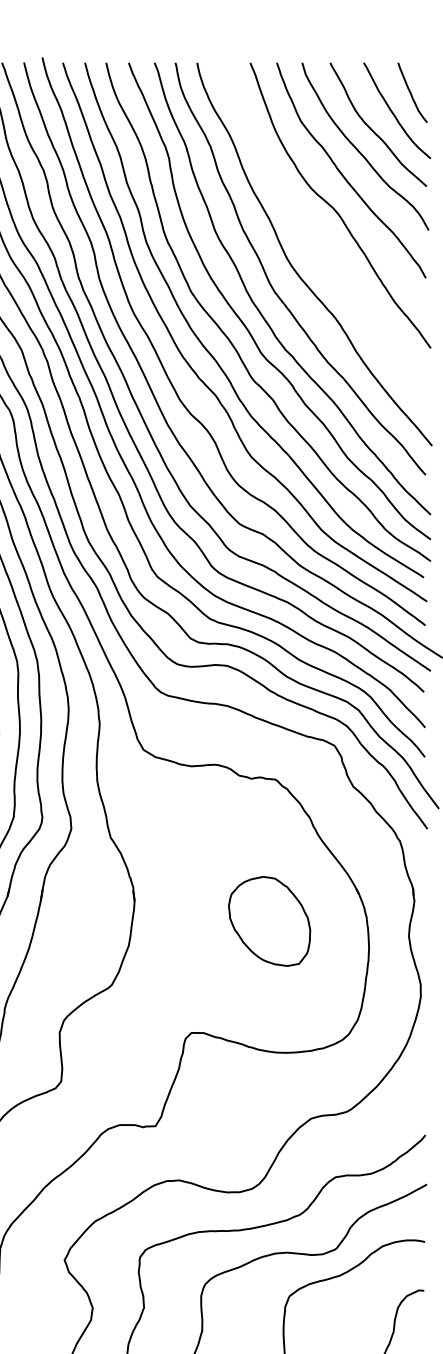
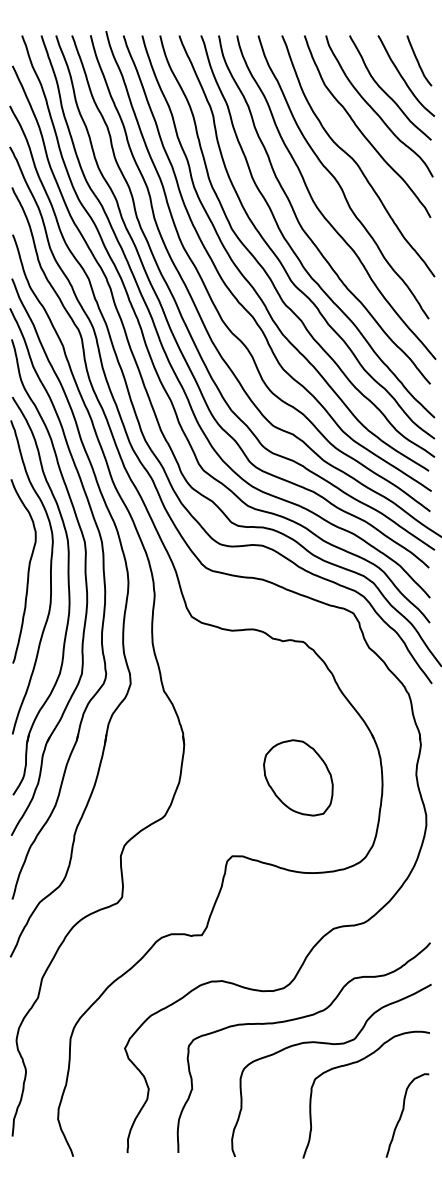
curve: (316, 235) -> (338, 181), added
part: (269, 920) -> (298, 777), moved

